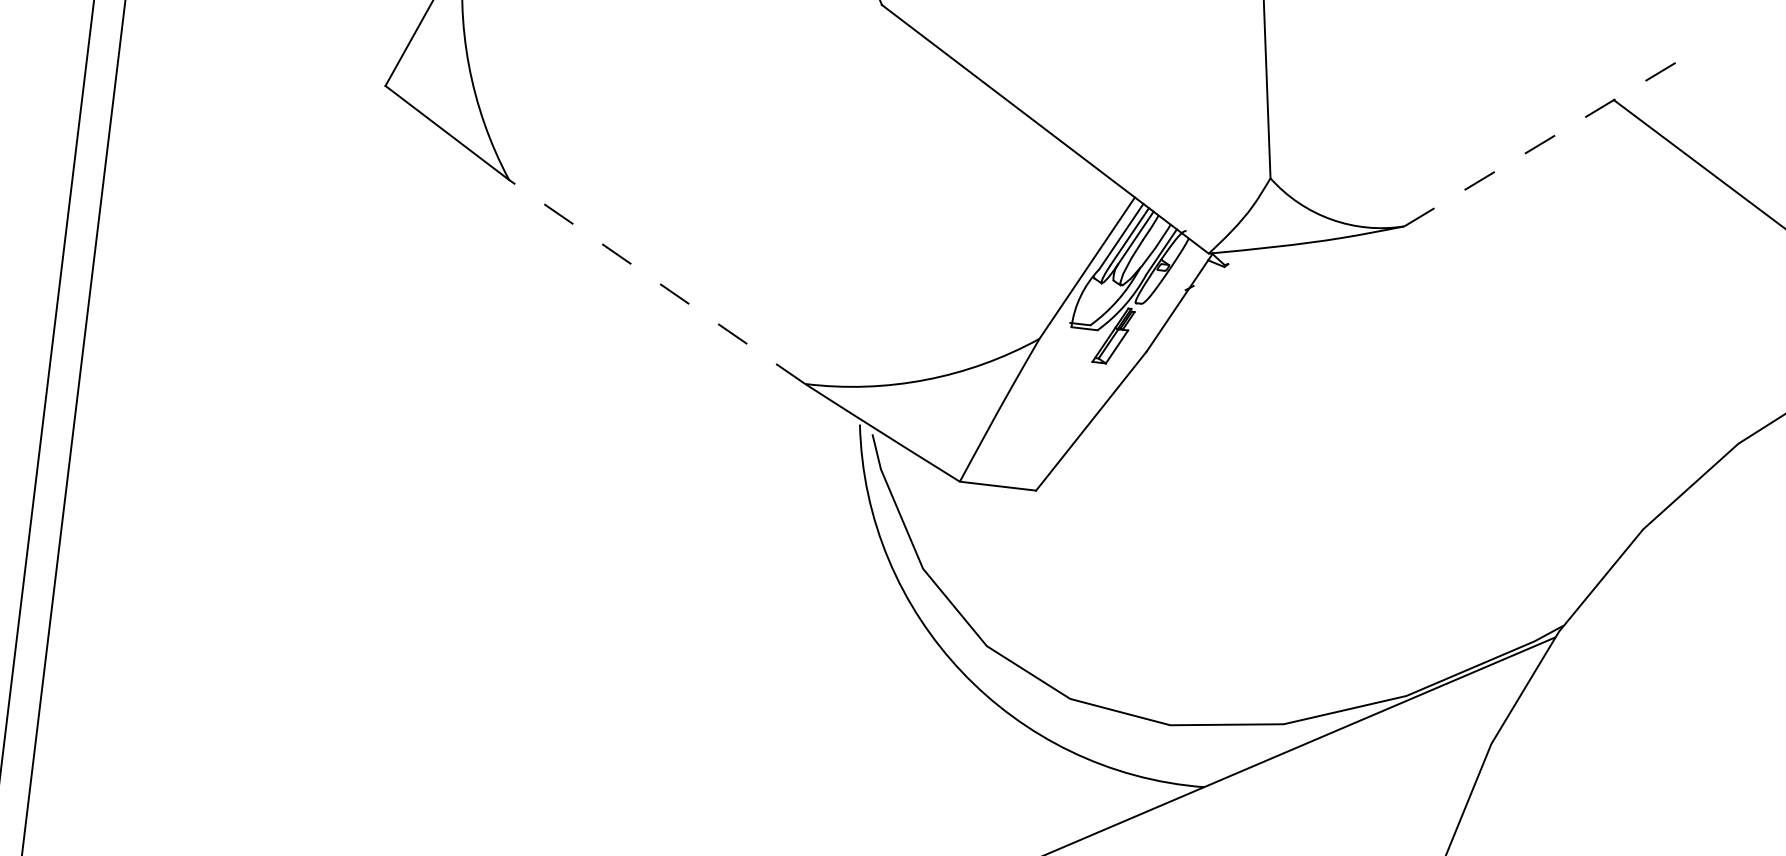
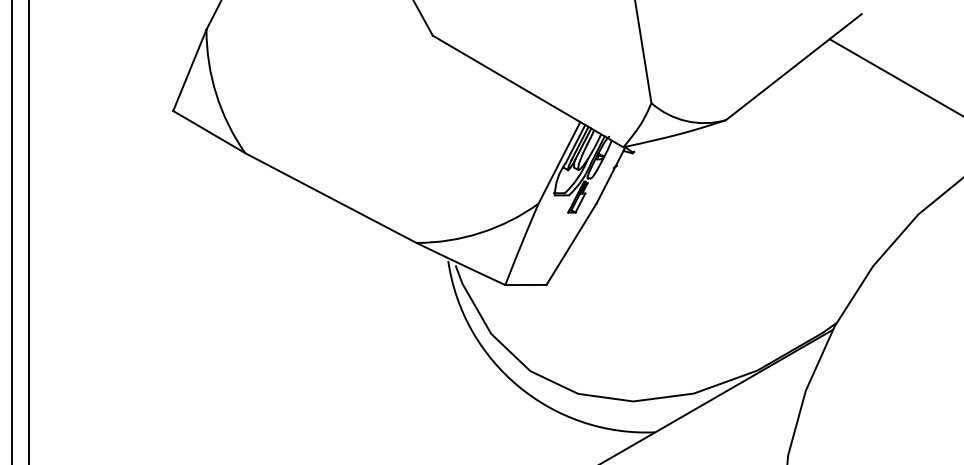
line: (1542, 142) -> (794, 66), dashed -> solid
line: (656, 282) -> (330, 198), dashed -> solid

